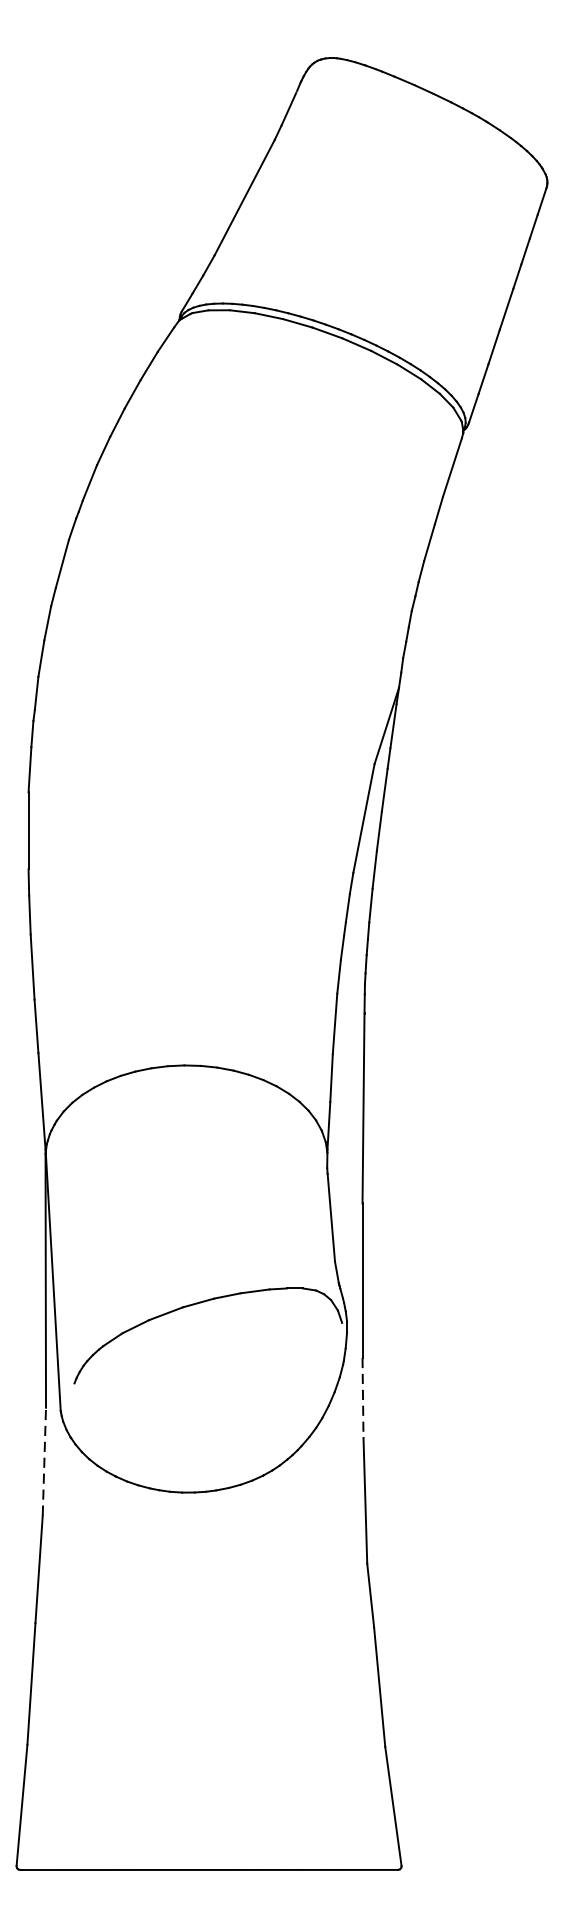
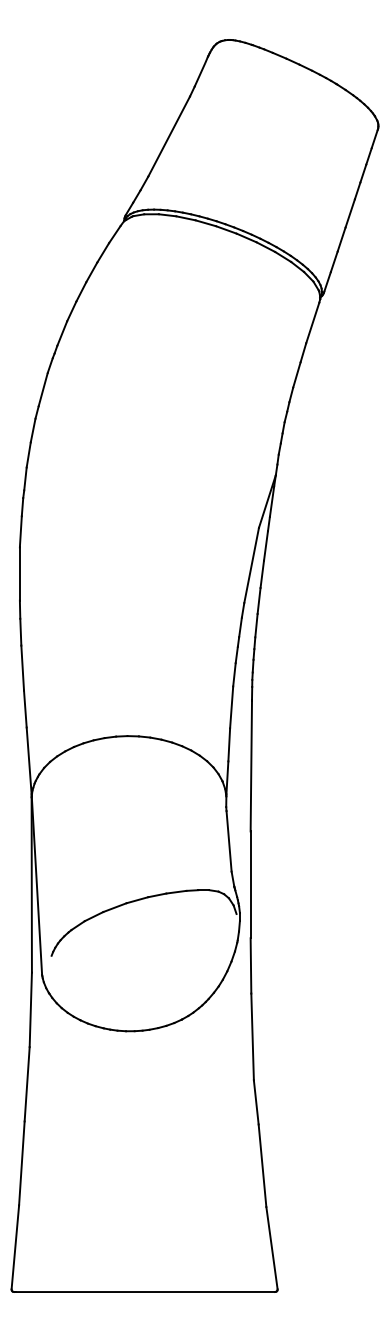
line: (362, 1397) -> (250, 965), dashed -> solid
line: (43, 1461) -> (30, 1009), dashed -> solid

